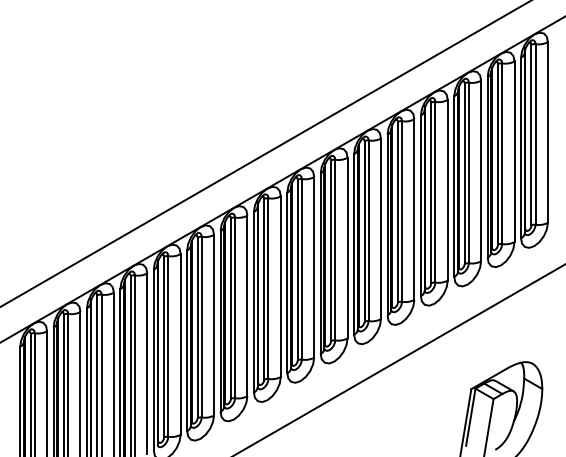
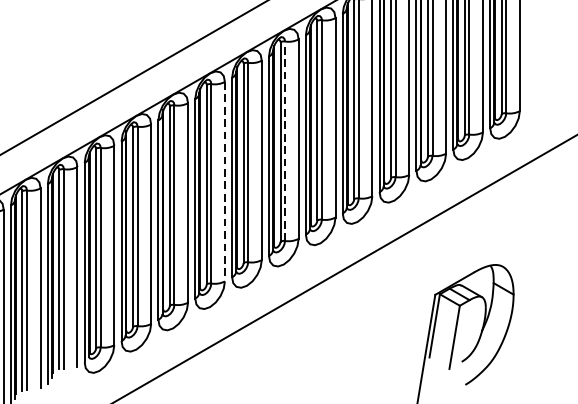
line: (335, 249) -> (285, 140), solid -> dashed
line: (280, 287) -> (224, 182), solid -> dashed

